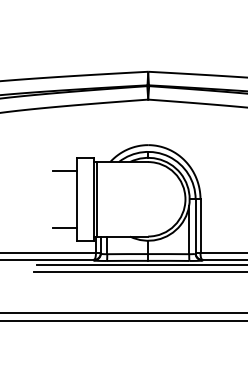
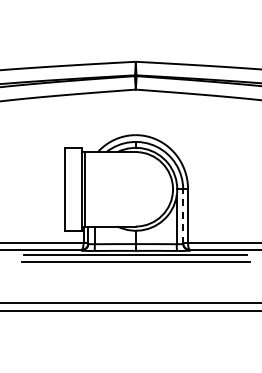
line: (64, 170) -> (52, 160), removed
line: (195, 226) -> (183, 216), solid -> dashed
line: (64, 227) -> (52, 217), removed

